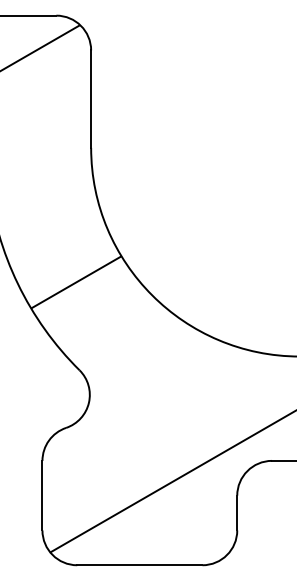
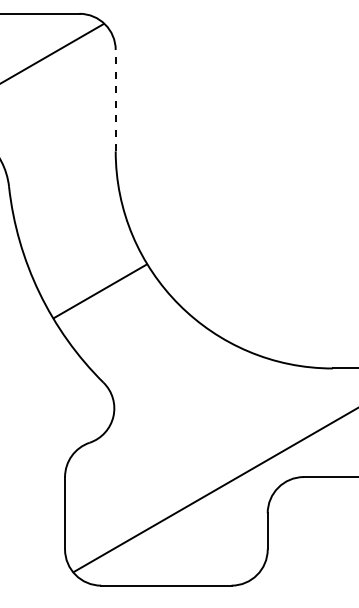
line: (90, 98) -> (115, 100), solid -> dashed

